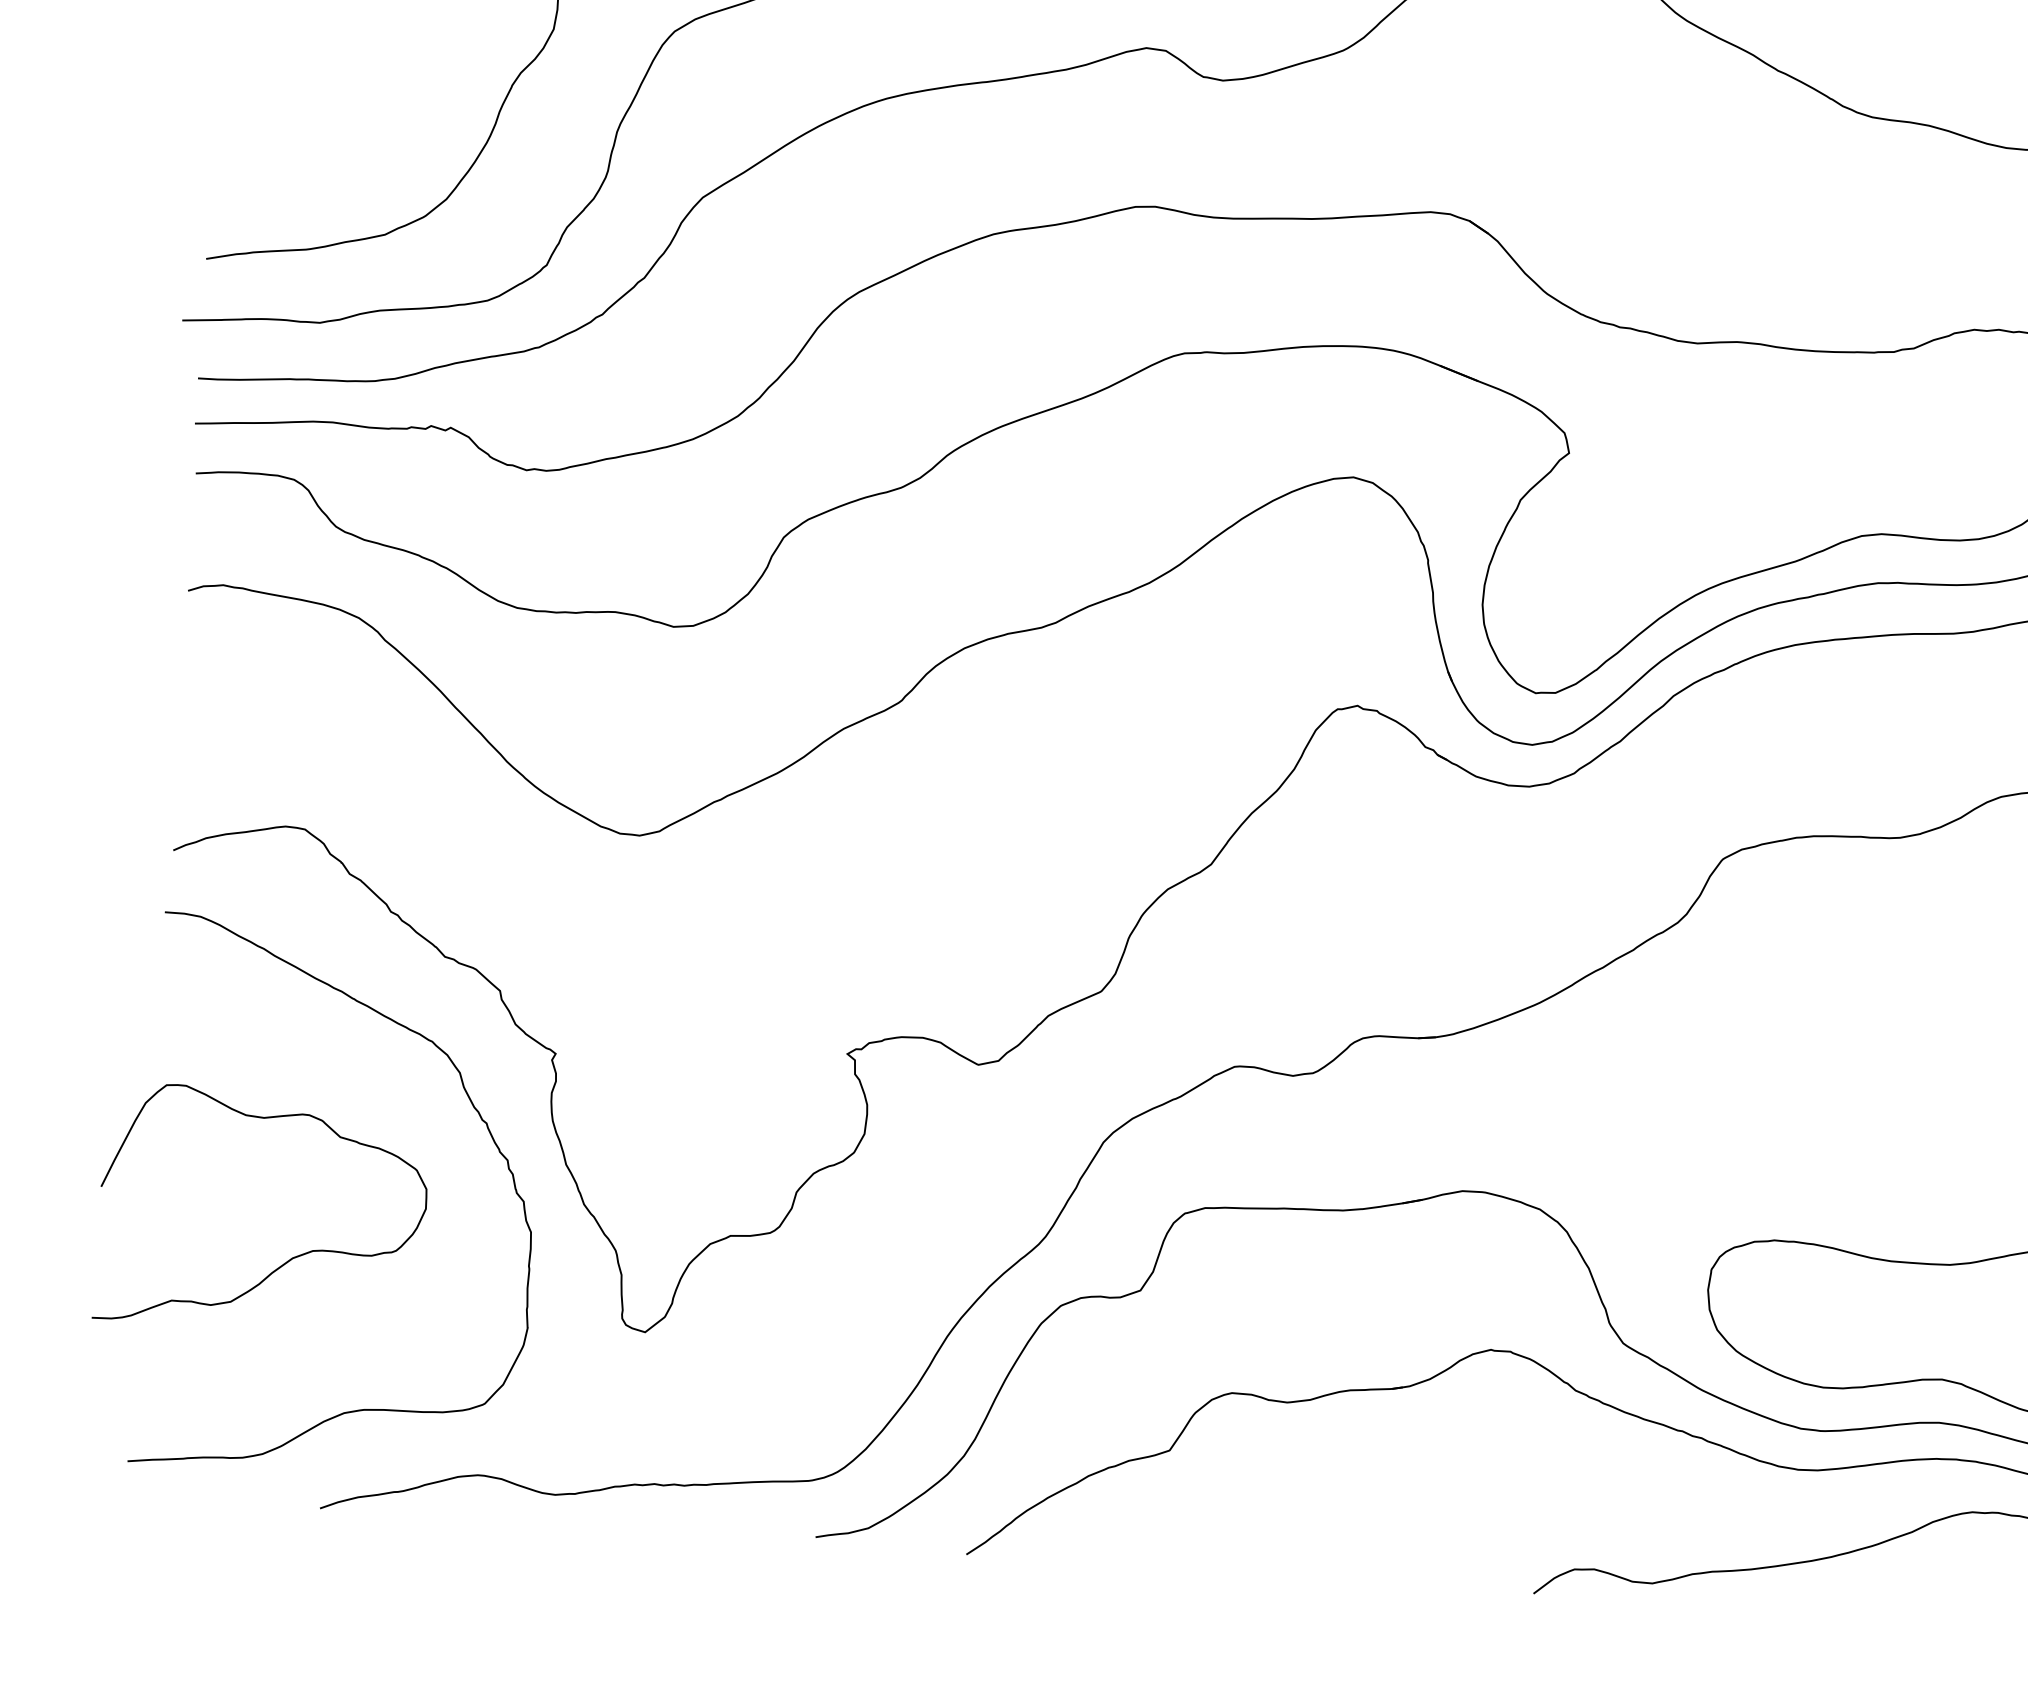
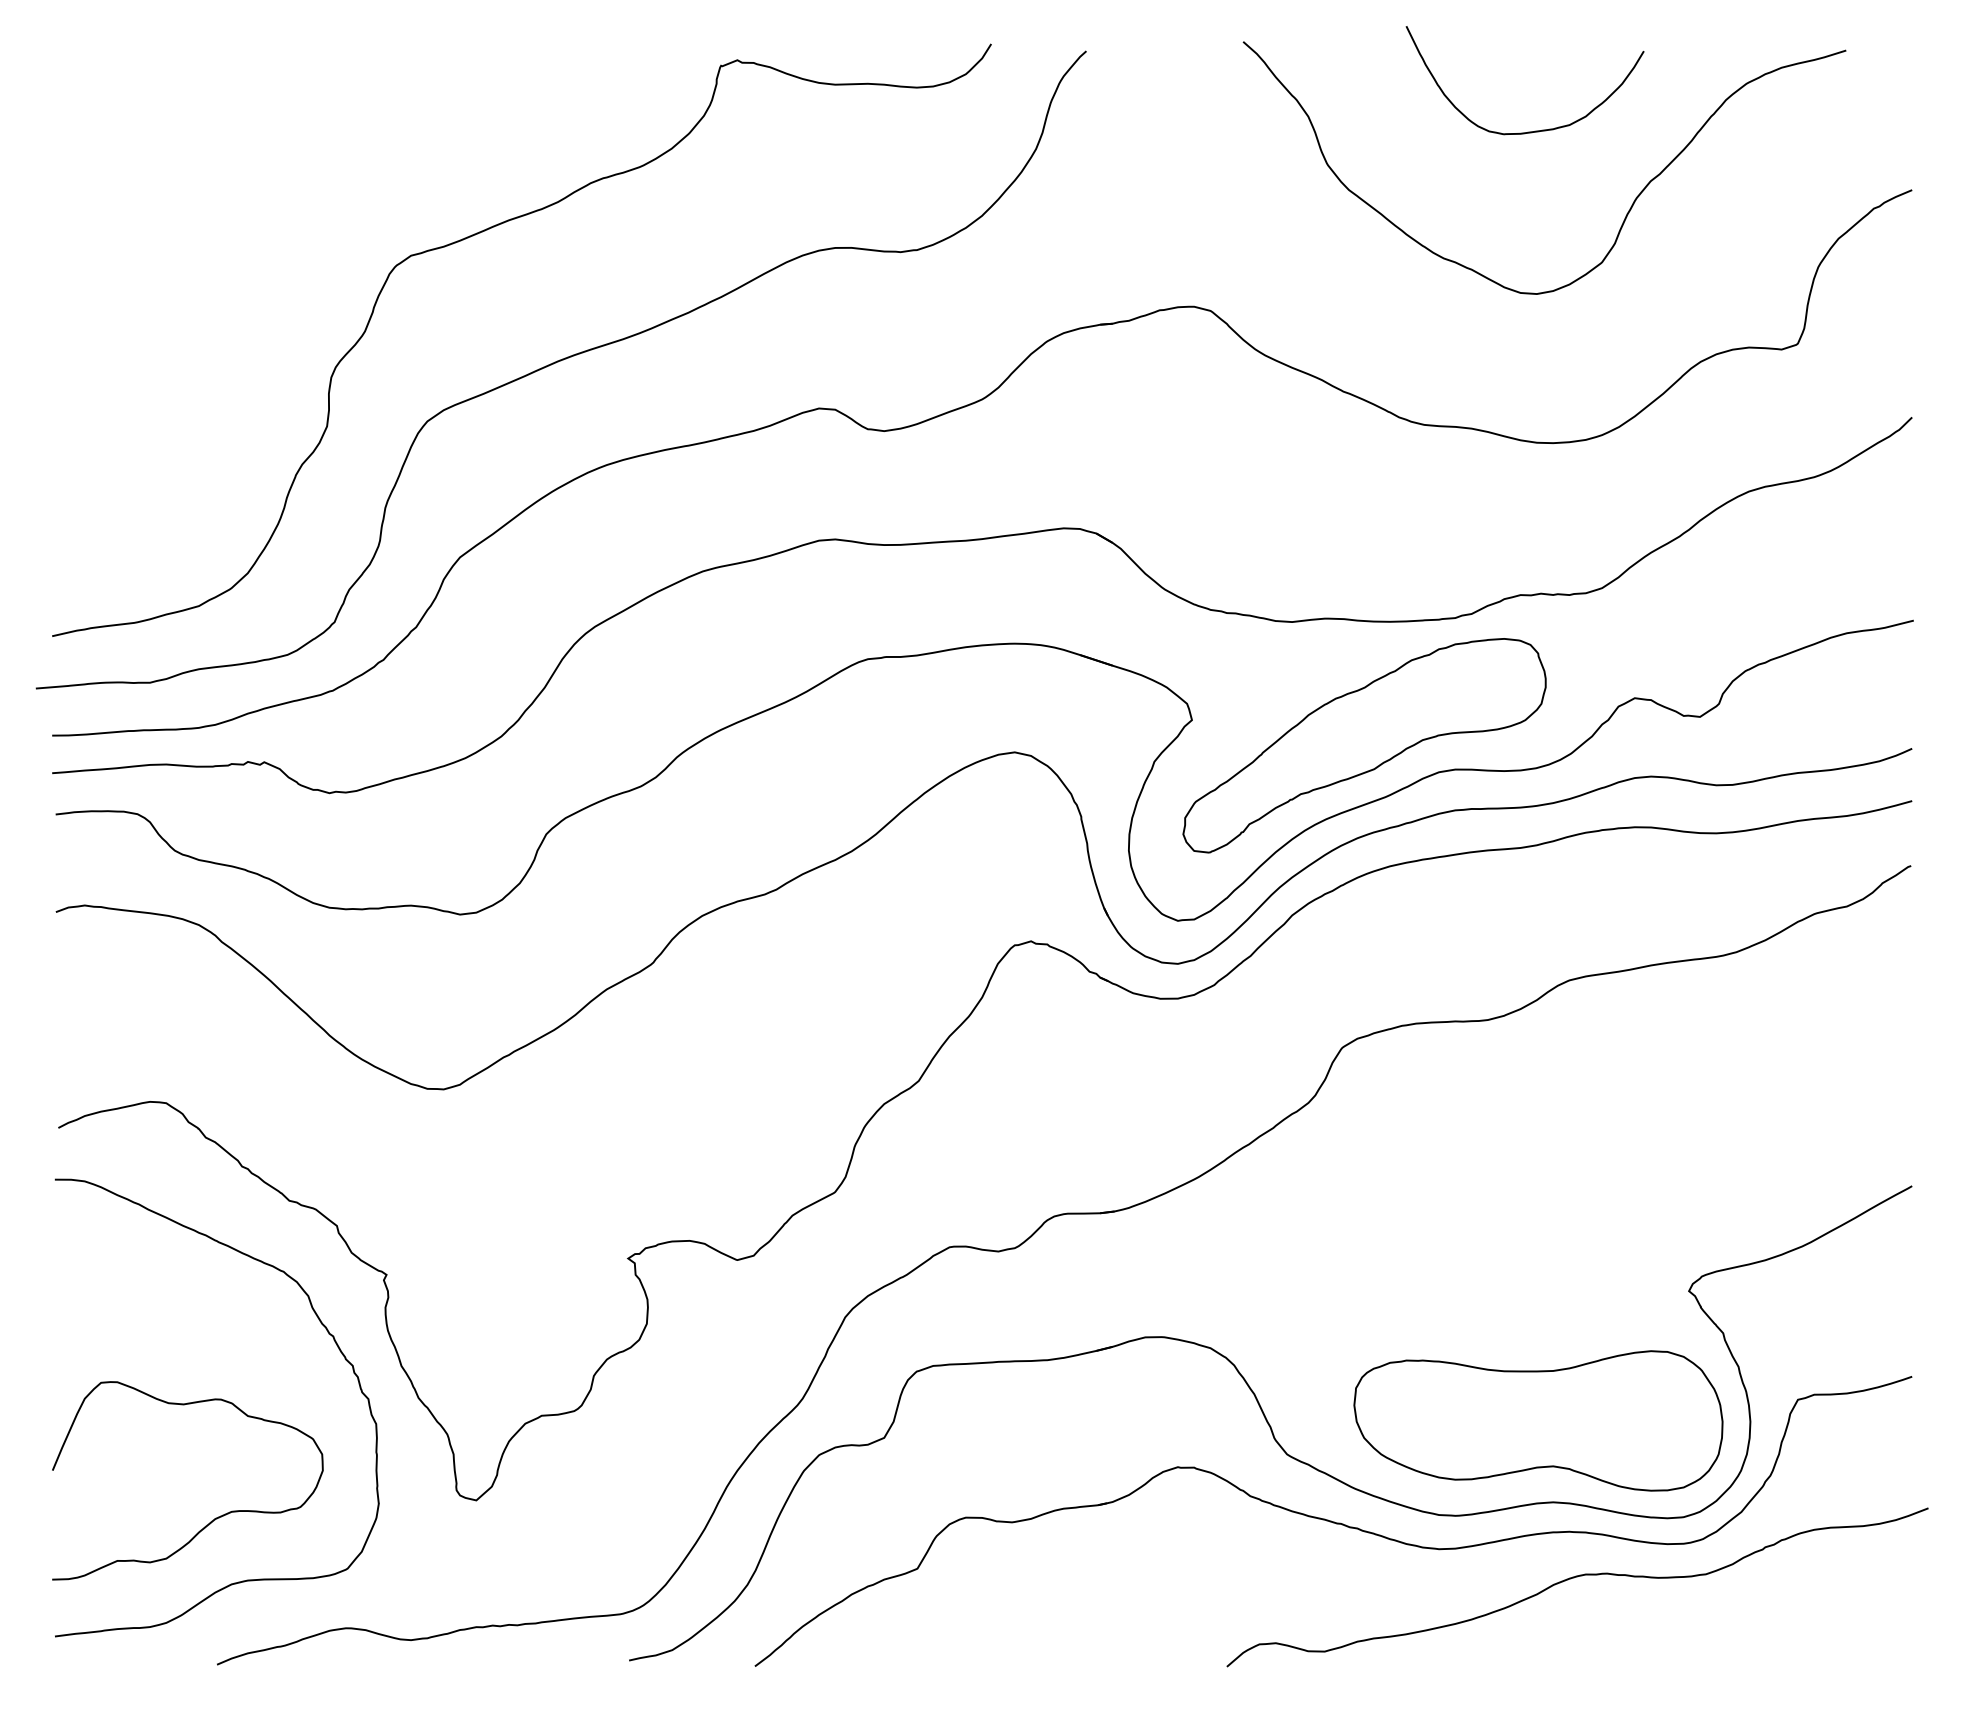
part: (1774, 497) -> (1364, 745), added
curve: (291, 1257) -> (214, 1518), moved

